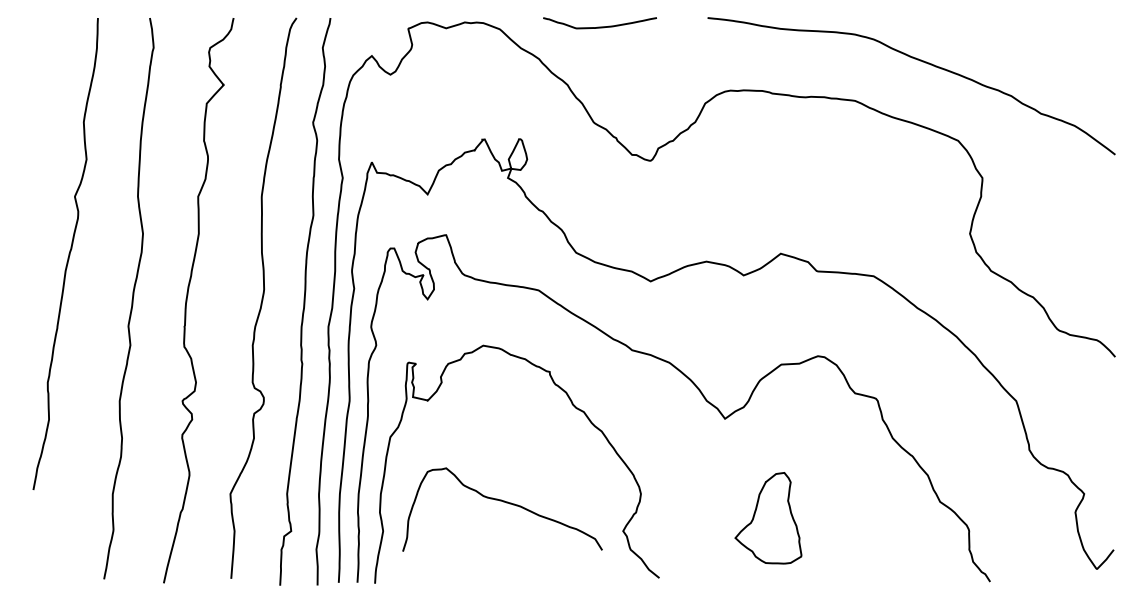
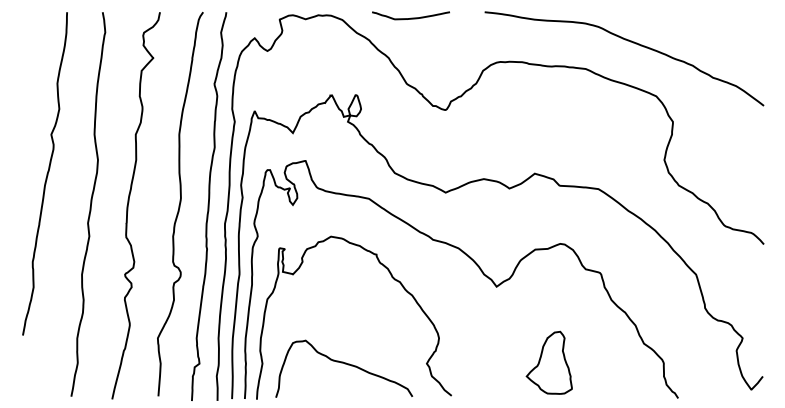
curve: (502, 503) -> (344, 364), moved
part: (767, 517) -> (548, 362), moved

